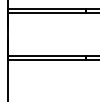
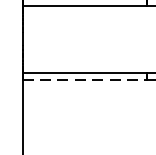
line: (47, 60) -> (85, 80), solid -> dashed

